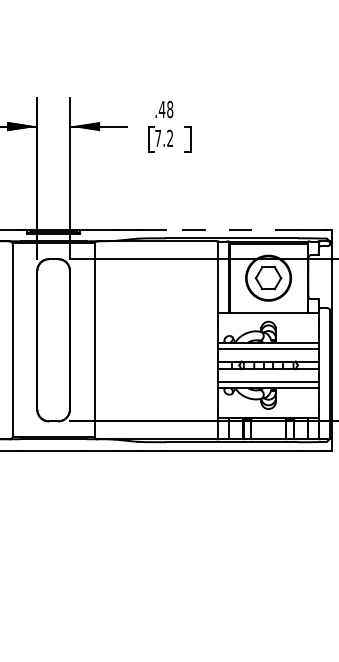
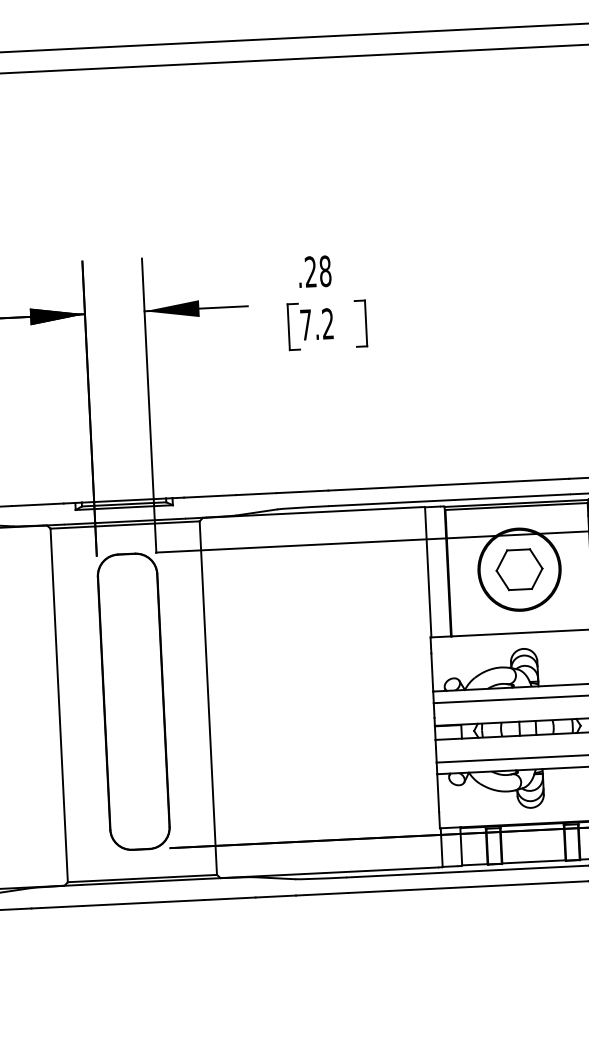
text: (161, 108) -> (309, 270), .48 -> .28
line: (231, 229) -> (447, 484), dashed -> solid

